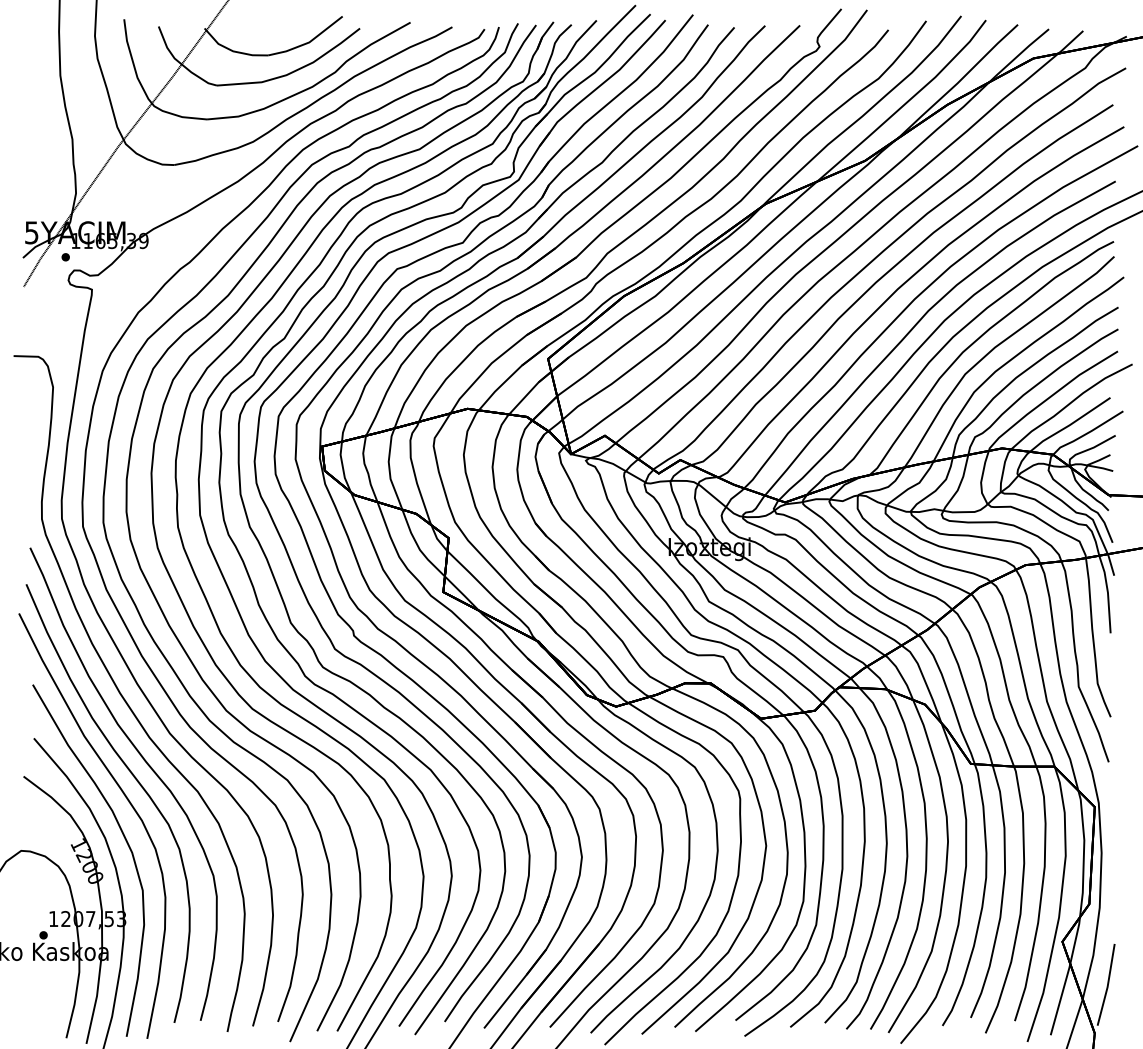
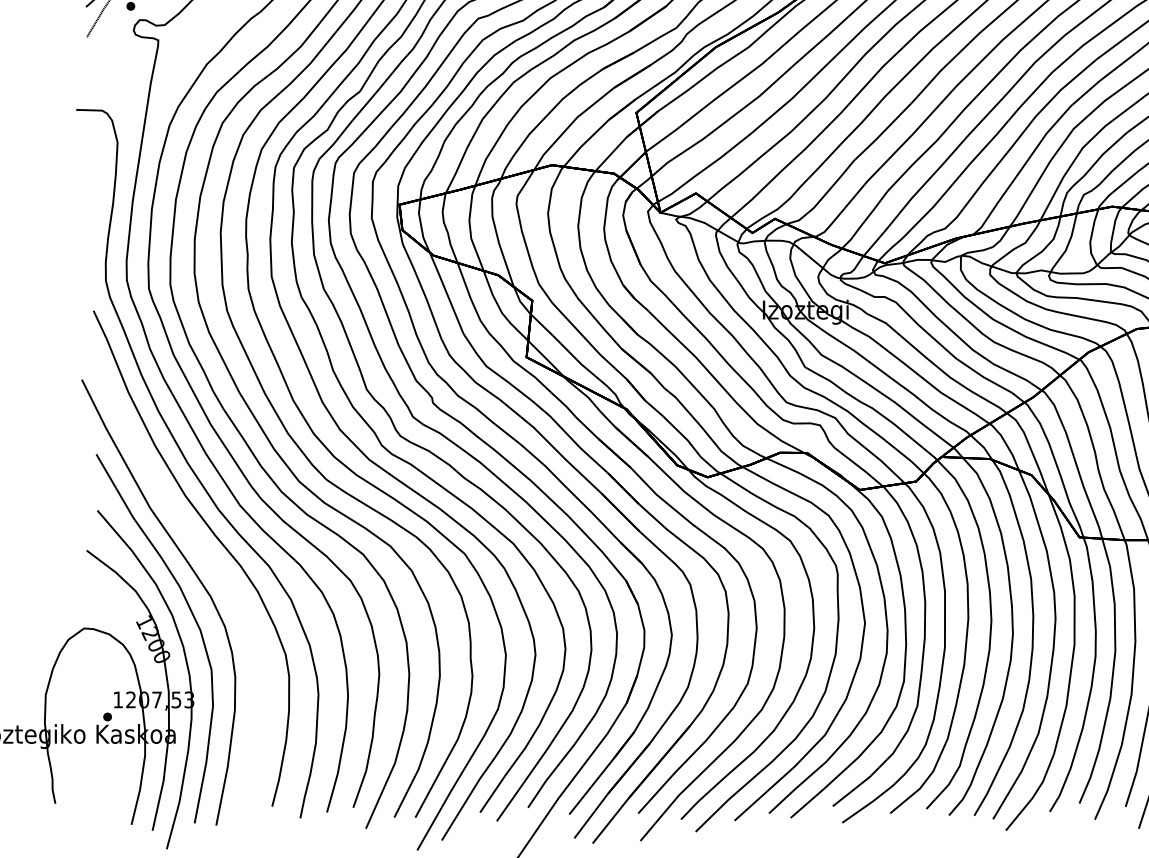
curve: (136, 781) -> (205, 555), removed

